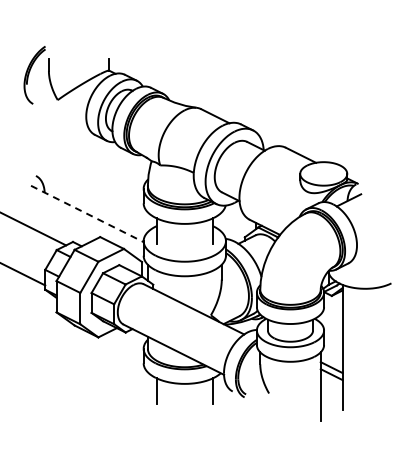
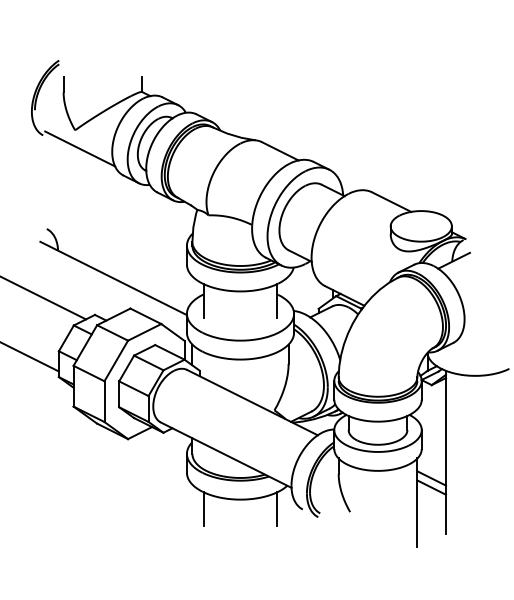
line: (61, 114) -> (80, 149), added
line: (87, 213) -> (113, 277), dashed -> solid

